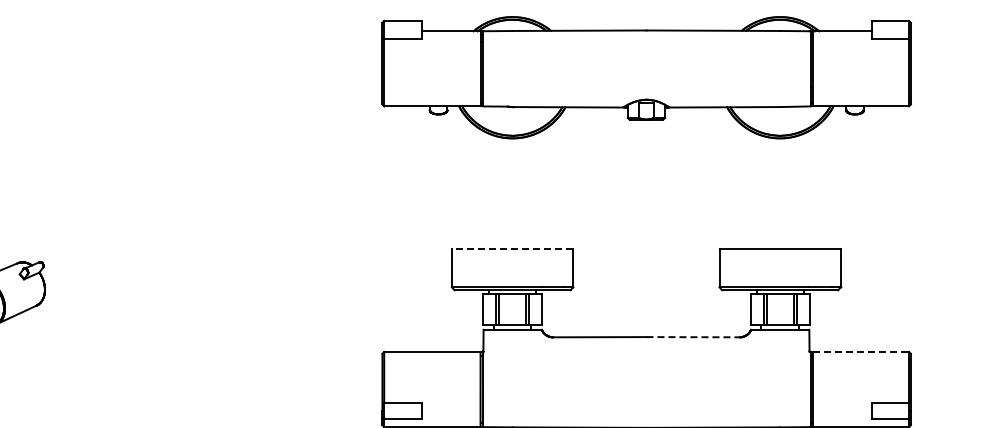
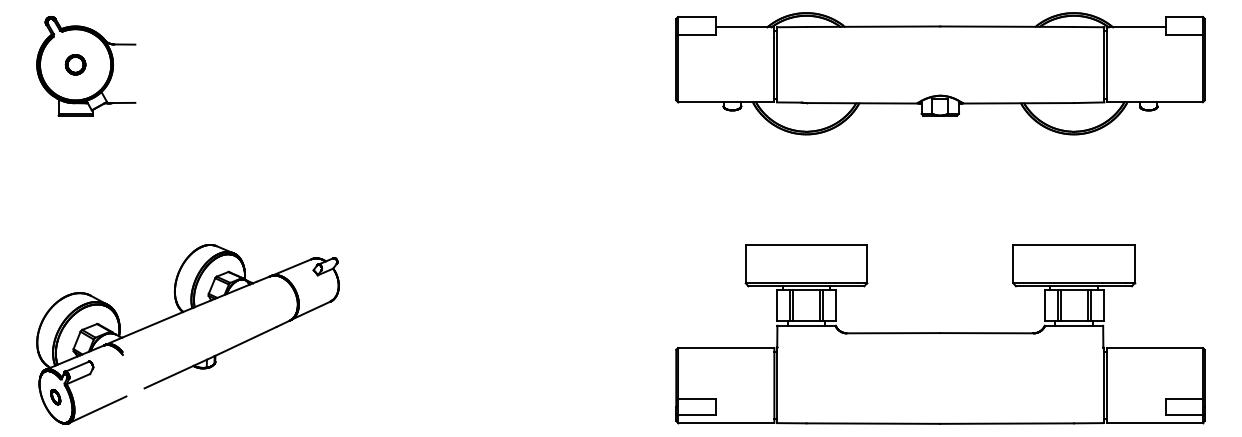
line: (512, 248) -> (806, 244), dashed -> solid
line: (692, 337) -> (986, 333), dashed -> solid
line: (861, 352) -> (1155, 348), dashed -> solid

